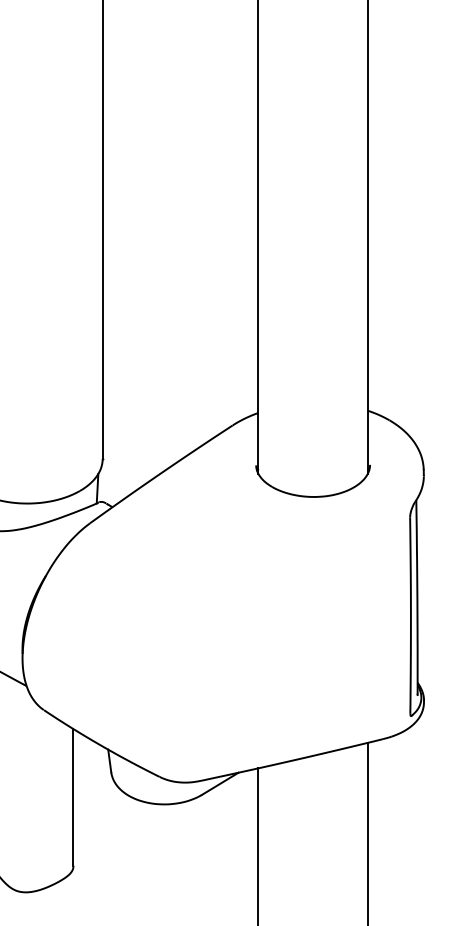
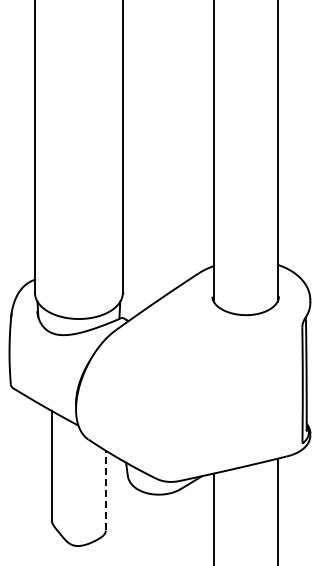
line: (72, 797) -> (105, 490), solid -> dashed

